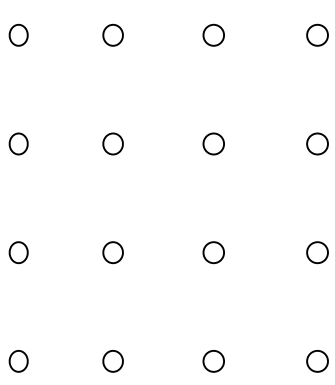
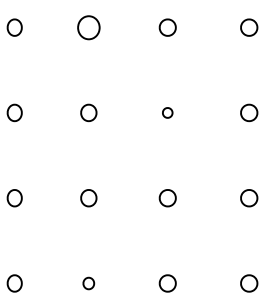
part: (112, 34) -> (88, 27), size x1.4
part: (213, 143) -> (167, 112), size x0.6
part: (112, 361) -> (88, 283), size x0.7

